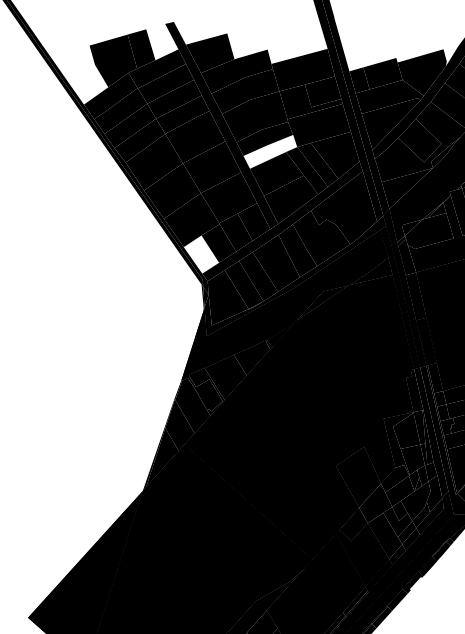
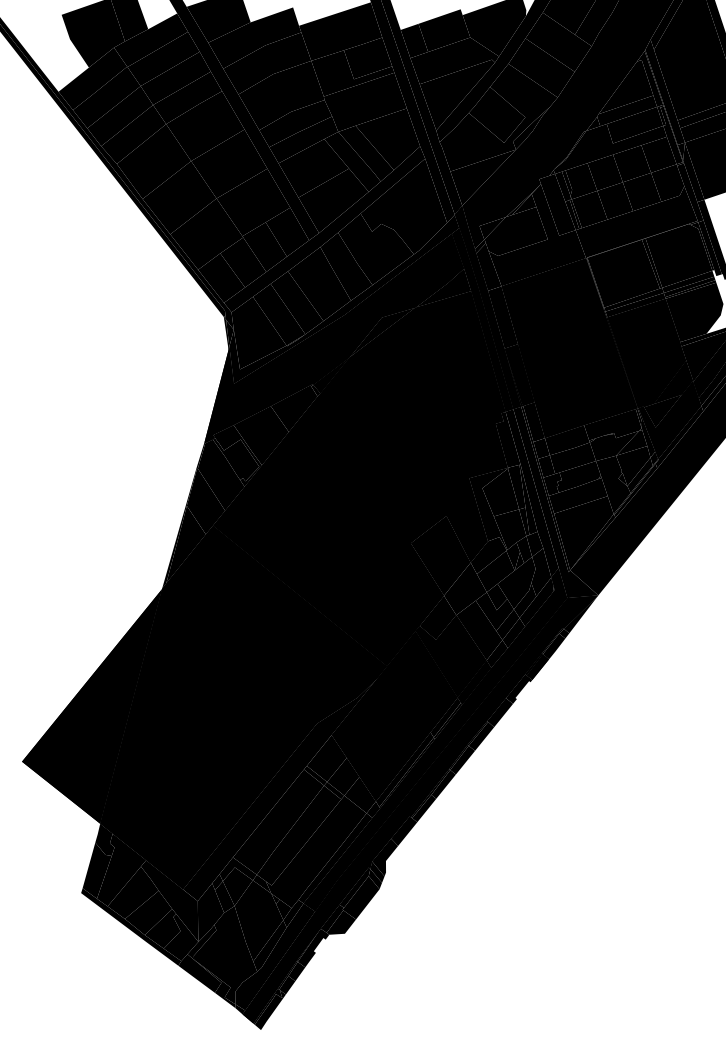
fill: (270, 151) -> (303, 139), added
fill: (201, 254) -> (221, 277), added

